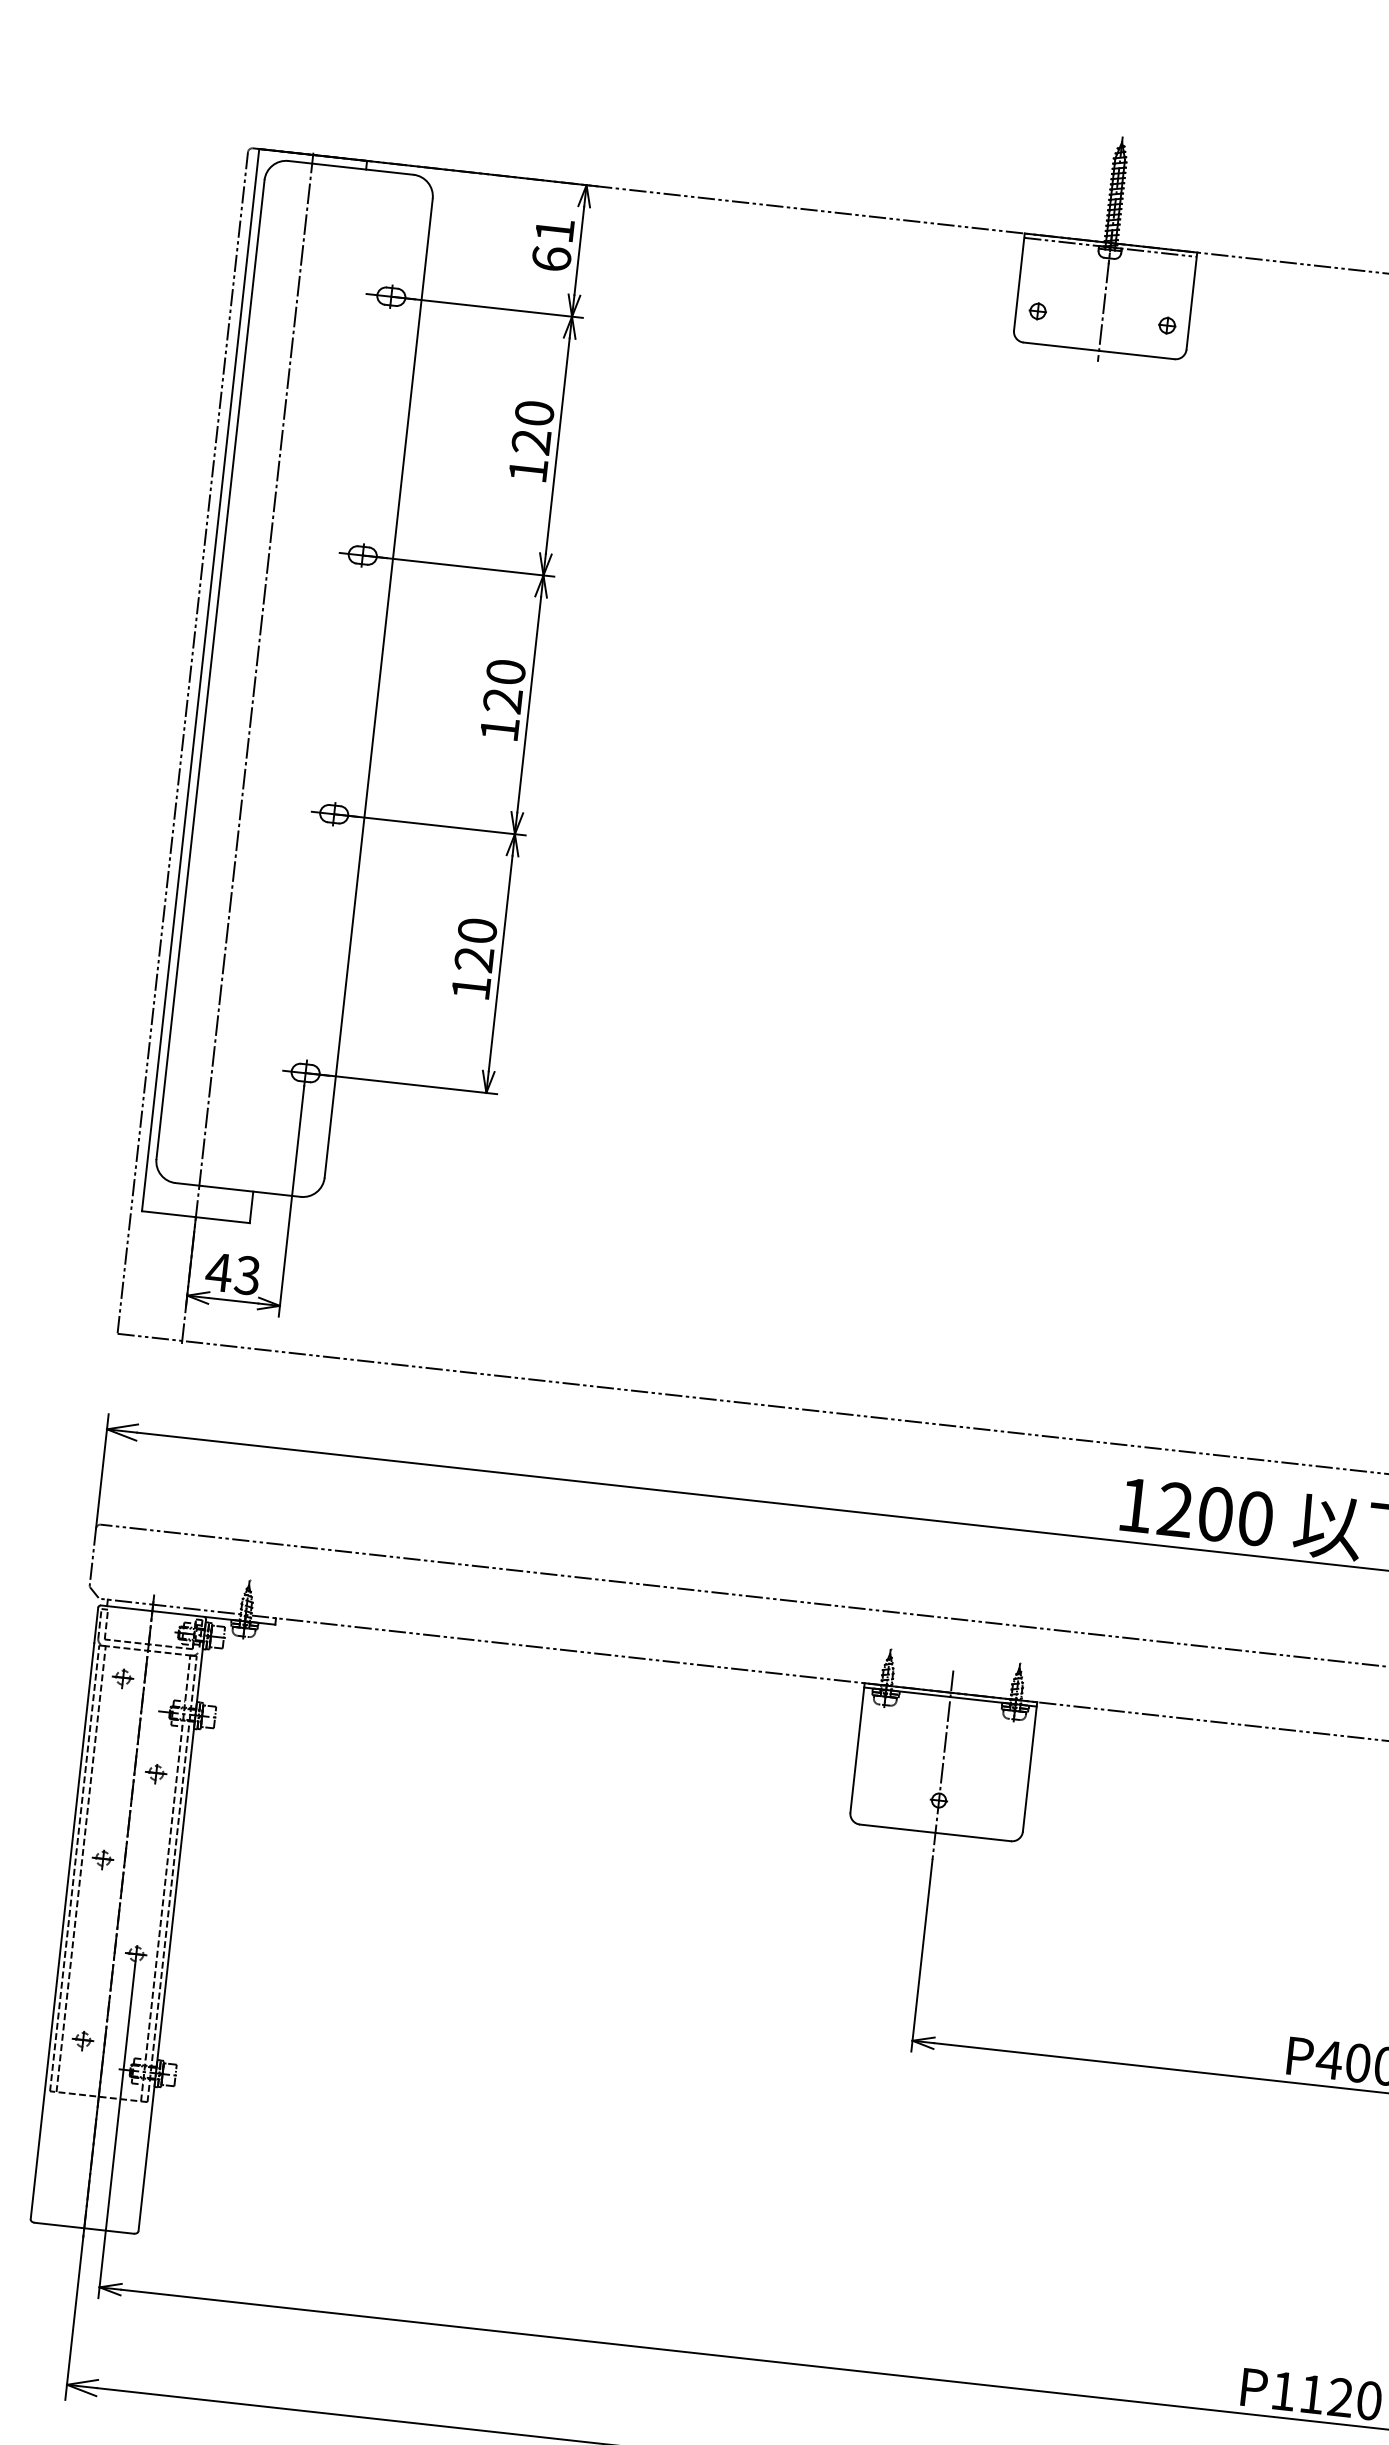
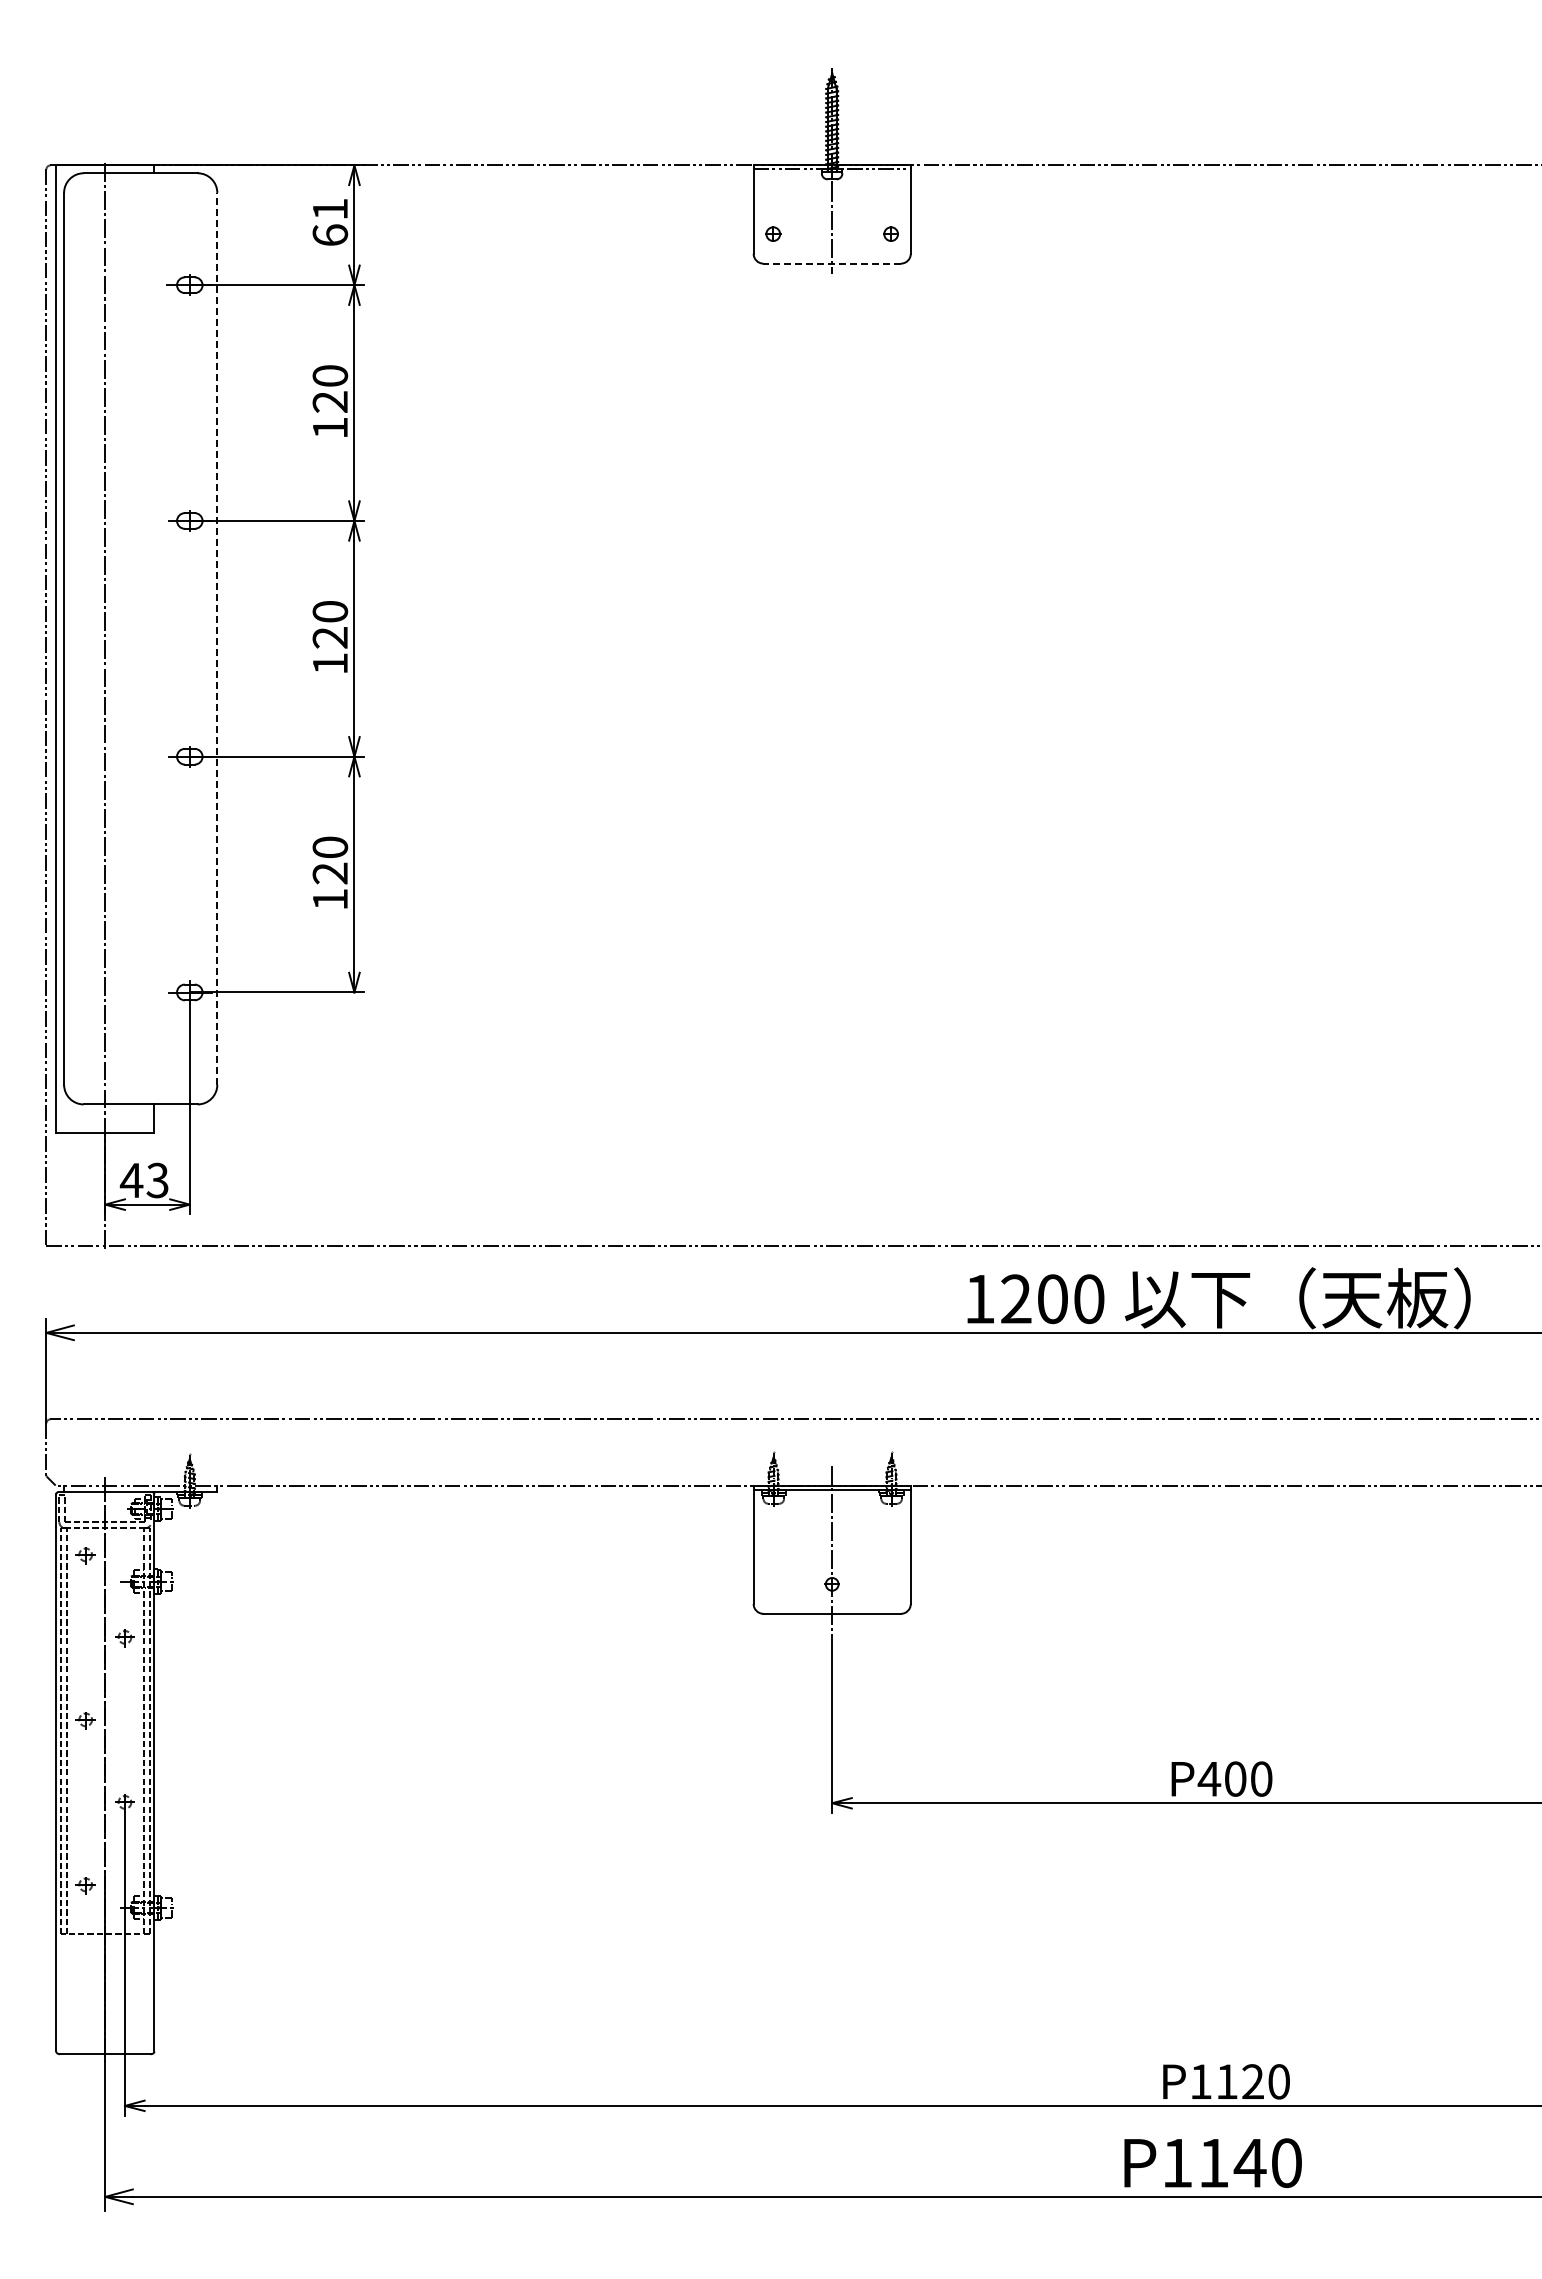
line: (1099, 350) -> (832, 263), solid -> dashed
line: (378, 687) -> (217, 638), solid -> dashed

